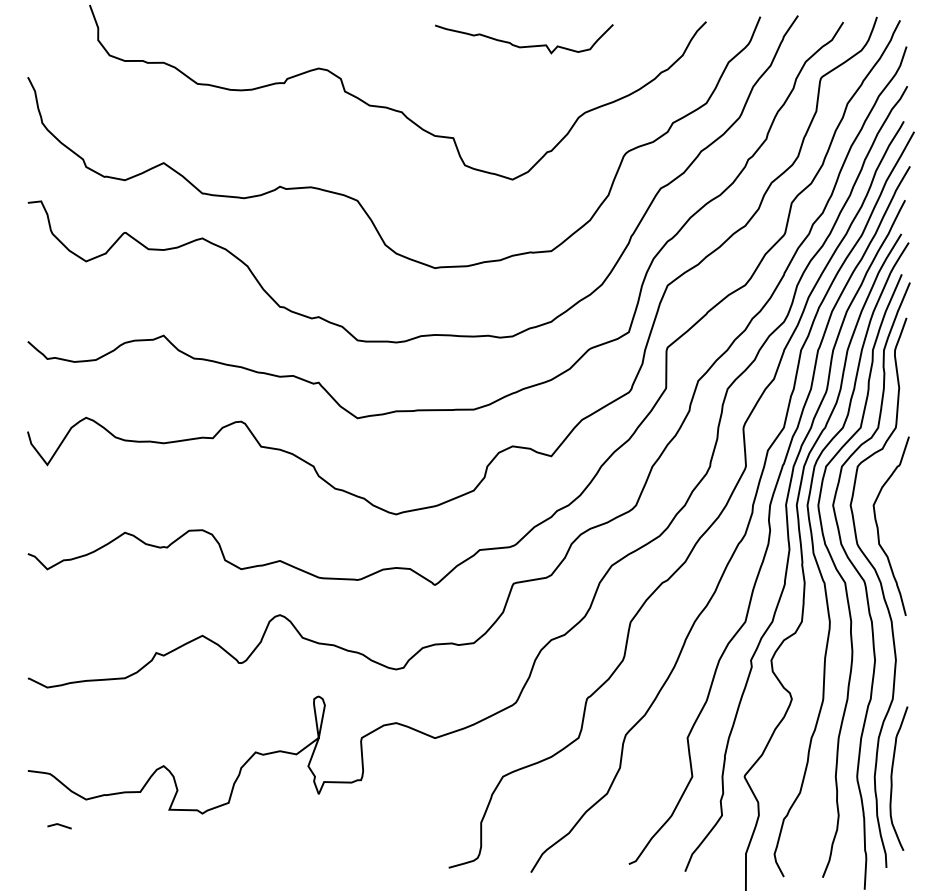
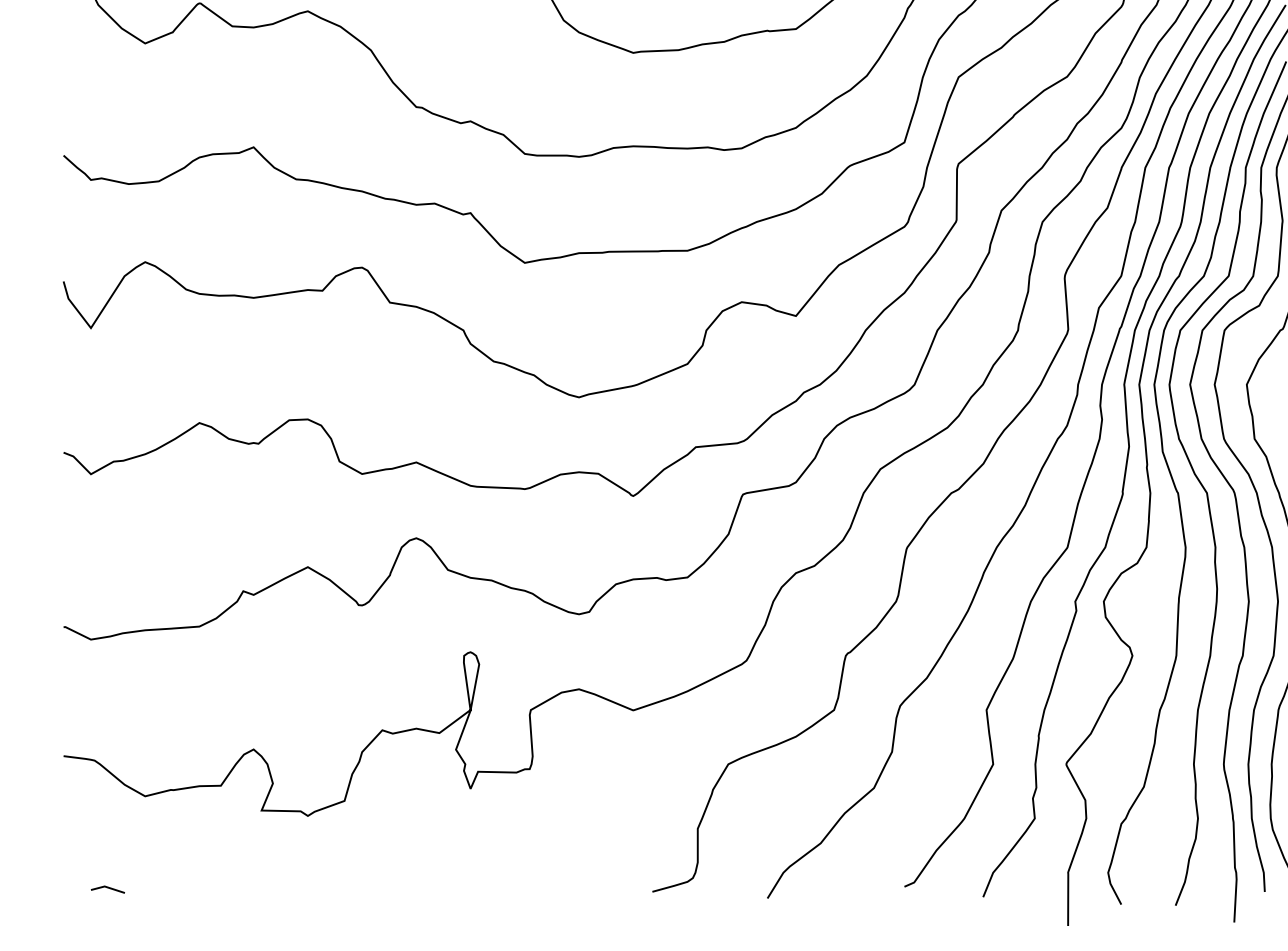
line: (59, 825) -> (107, 888), moved

